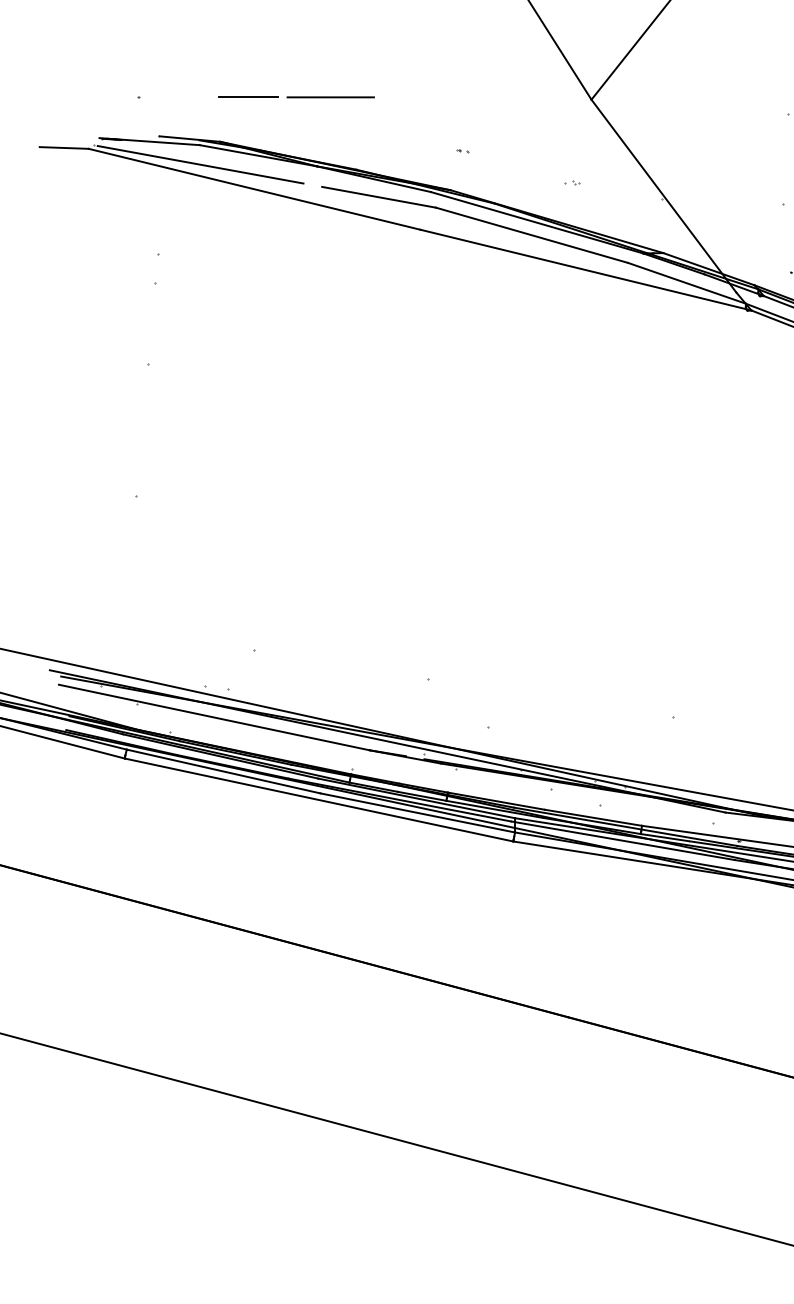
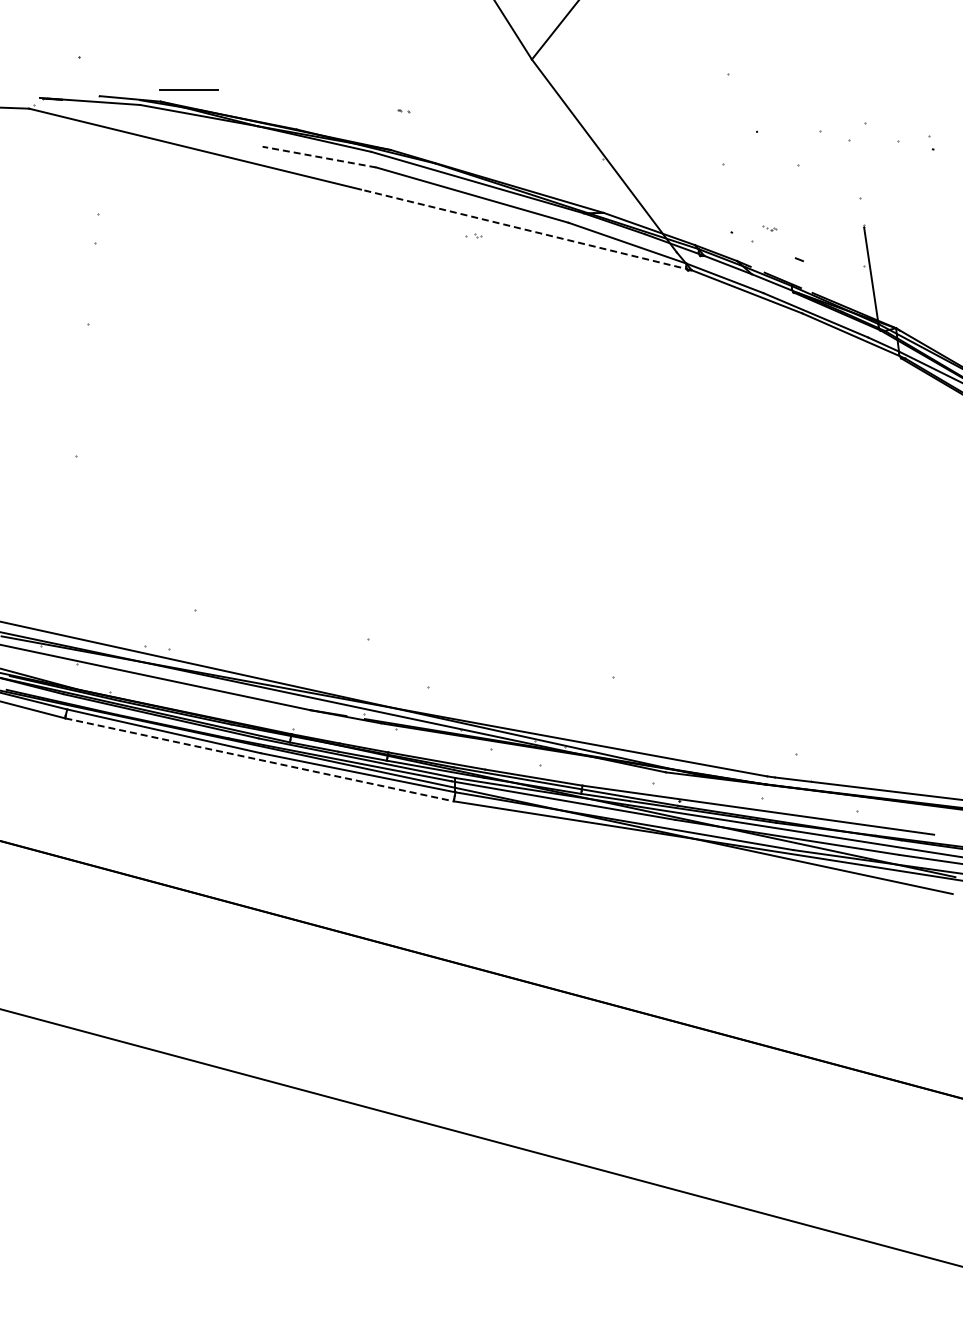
line: (248, 96) -> (188, 89), moved
line: (331, 97) -> (271, 57), removed
line: (200, 164) -> (140, 124), removed
part: (572, 182) -> (473, 235), moved
line: (379, 197) -> (319, 157), solid -> dashed
line: (585, 269) -> (525, 229), solid -> dashed
line: (319, 799) -> (259, 759), solid -> dashed

